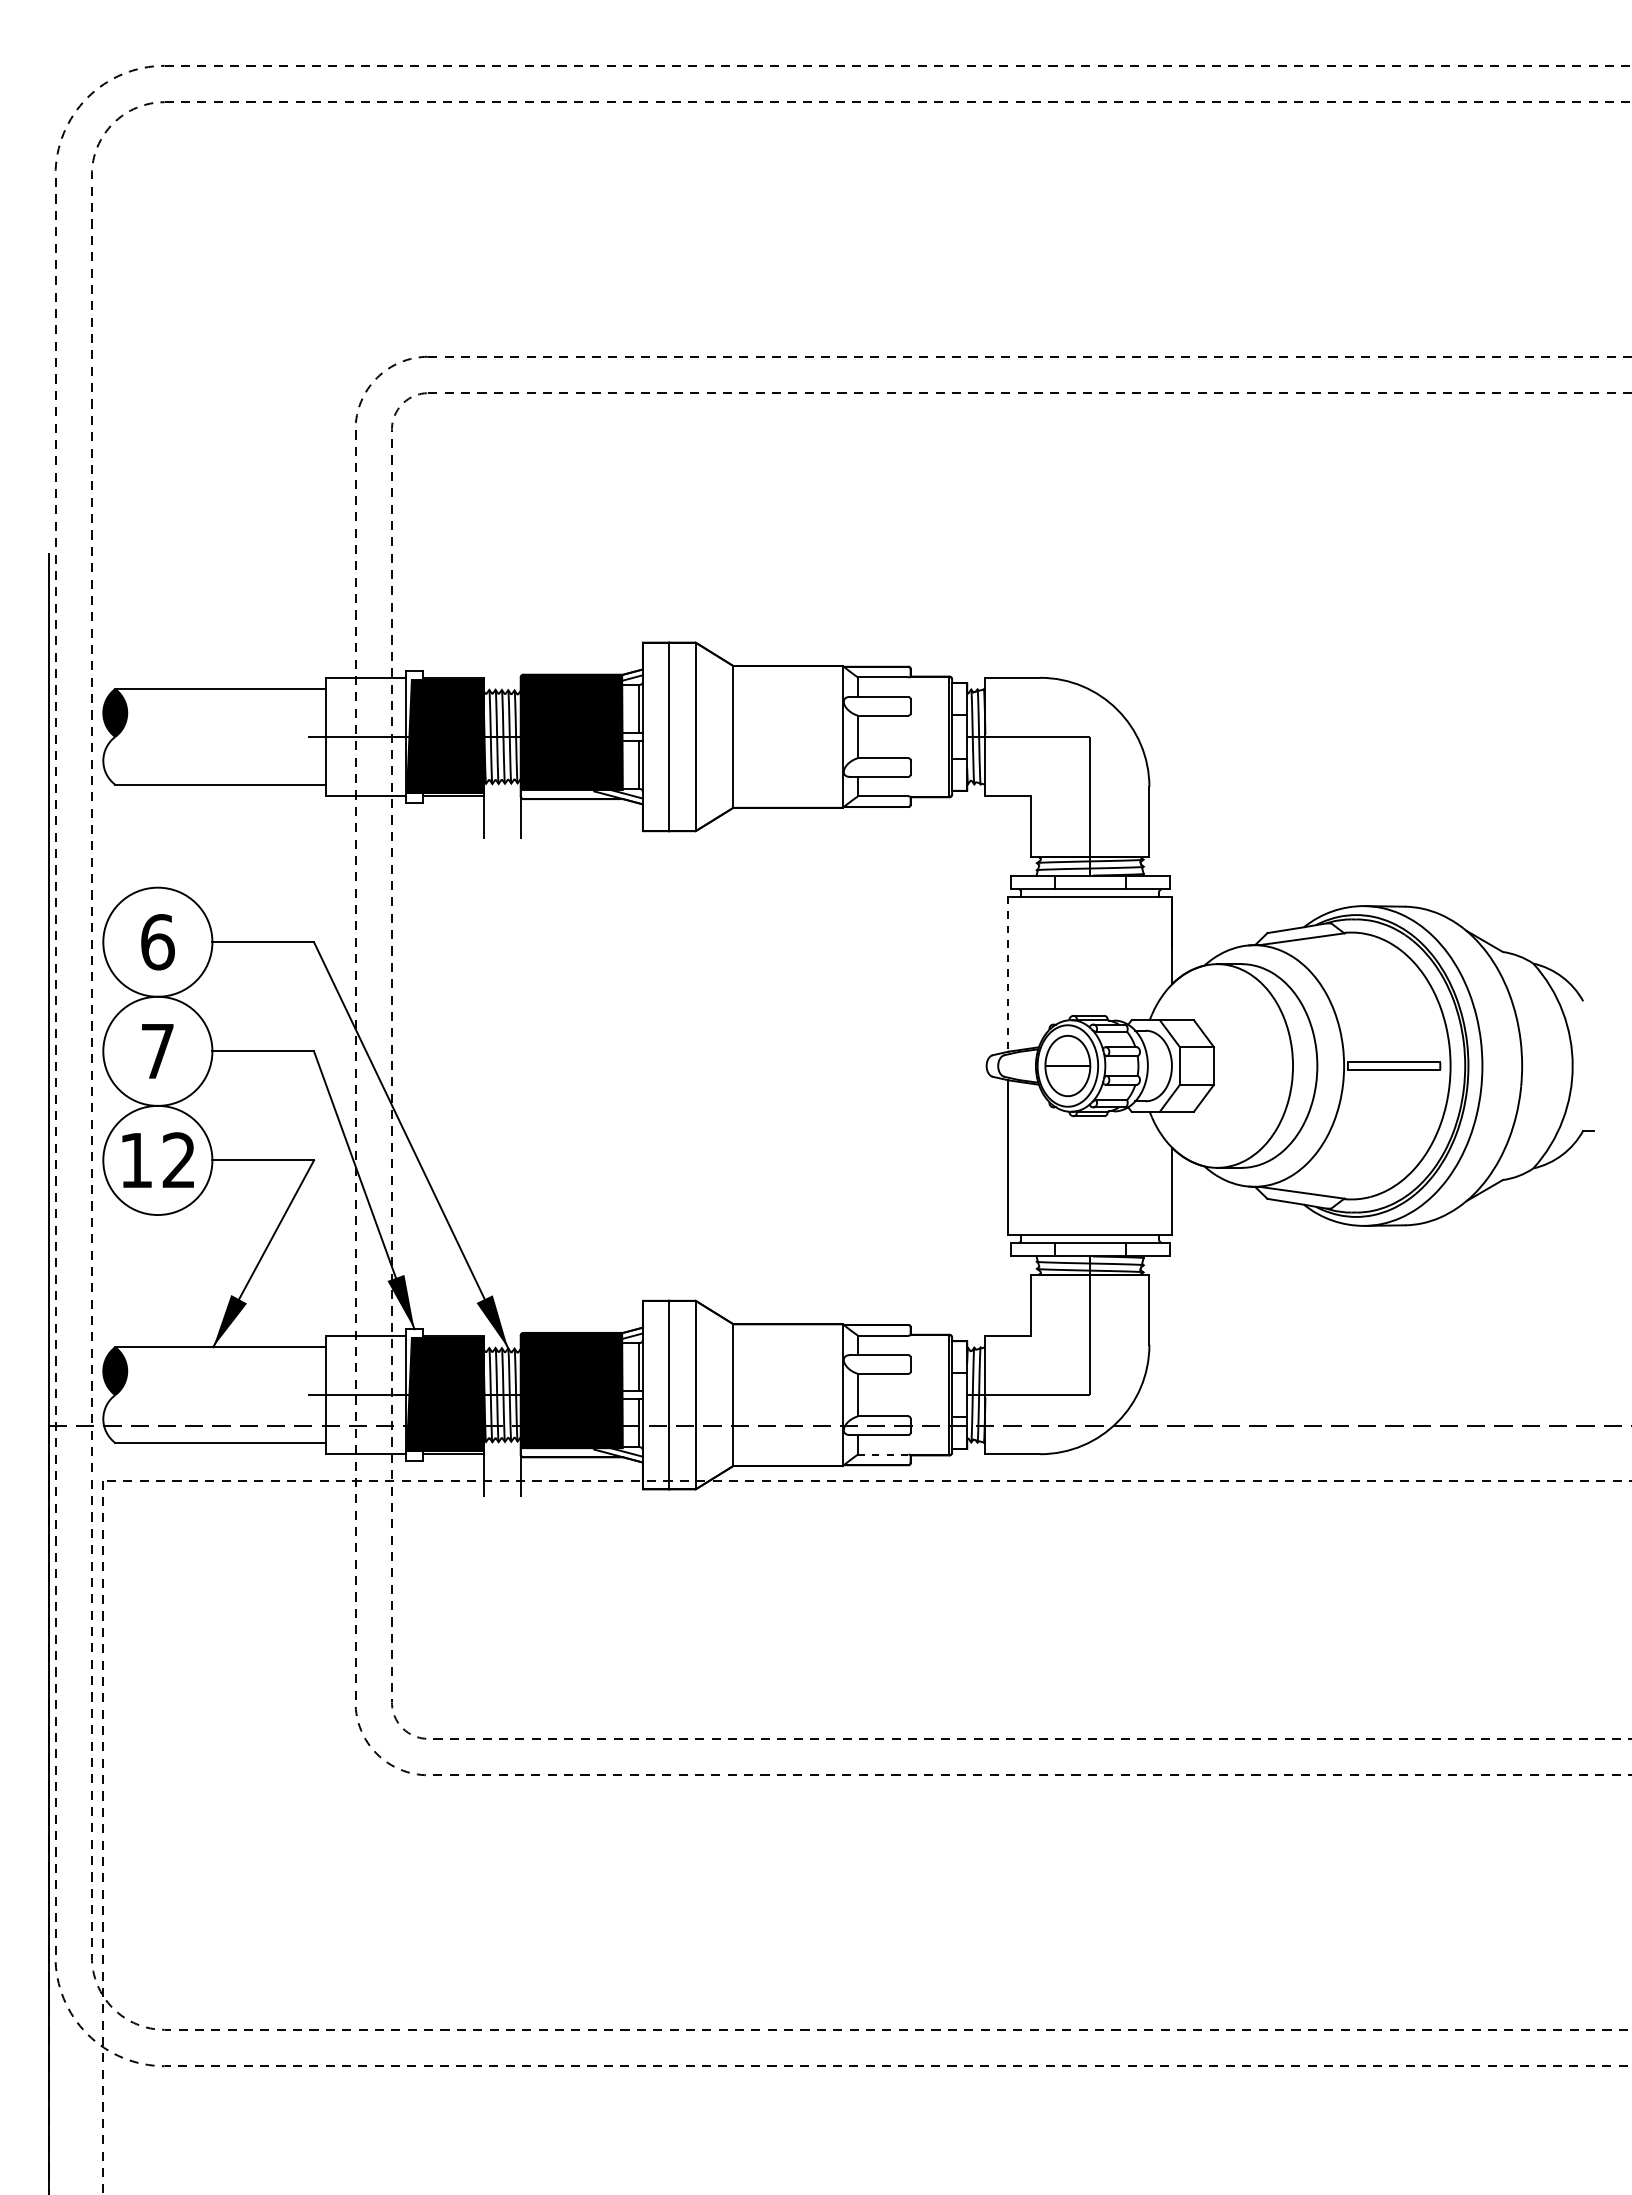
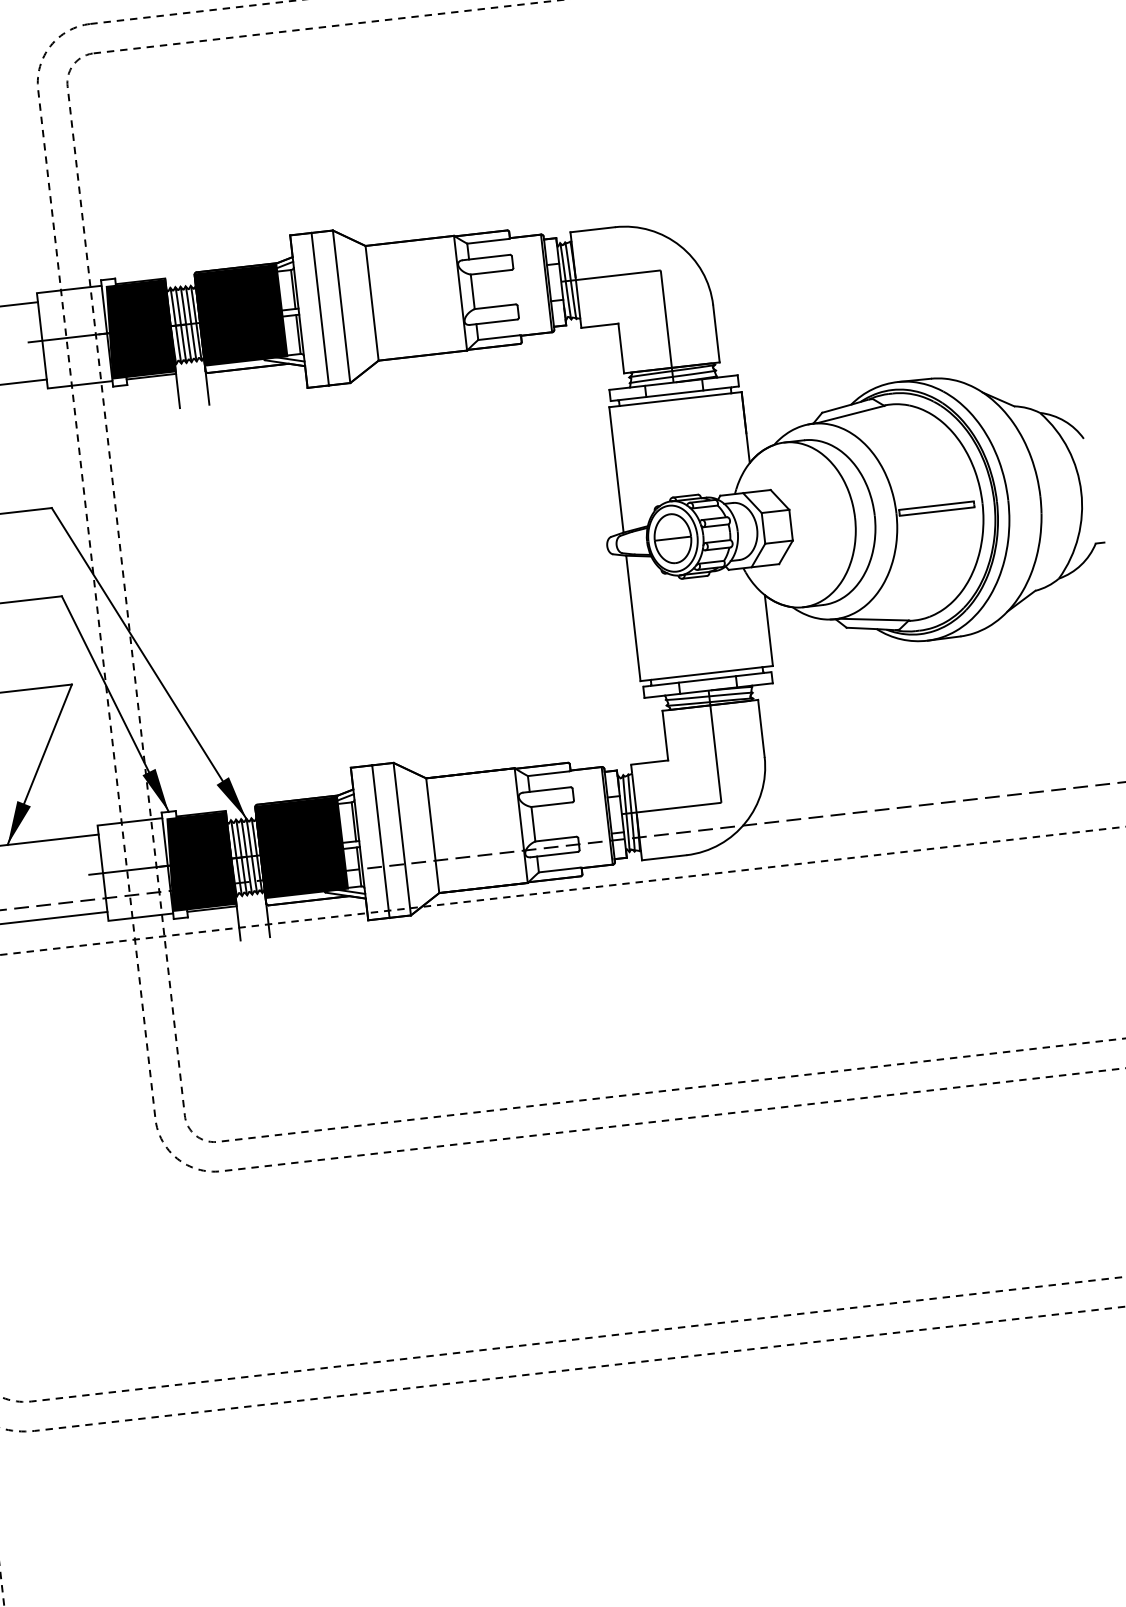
line: (1008, 974) -> (616, 470), dashed -> solid
line: (882, 1454) -> (558, 870), dashed -> solid

